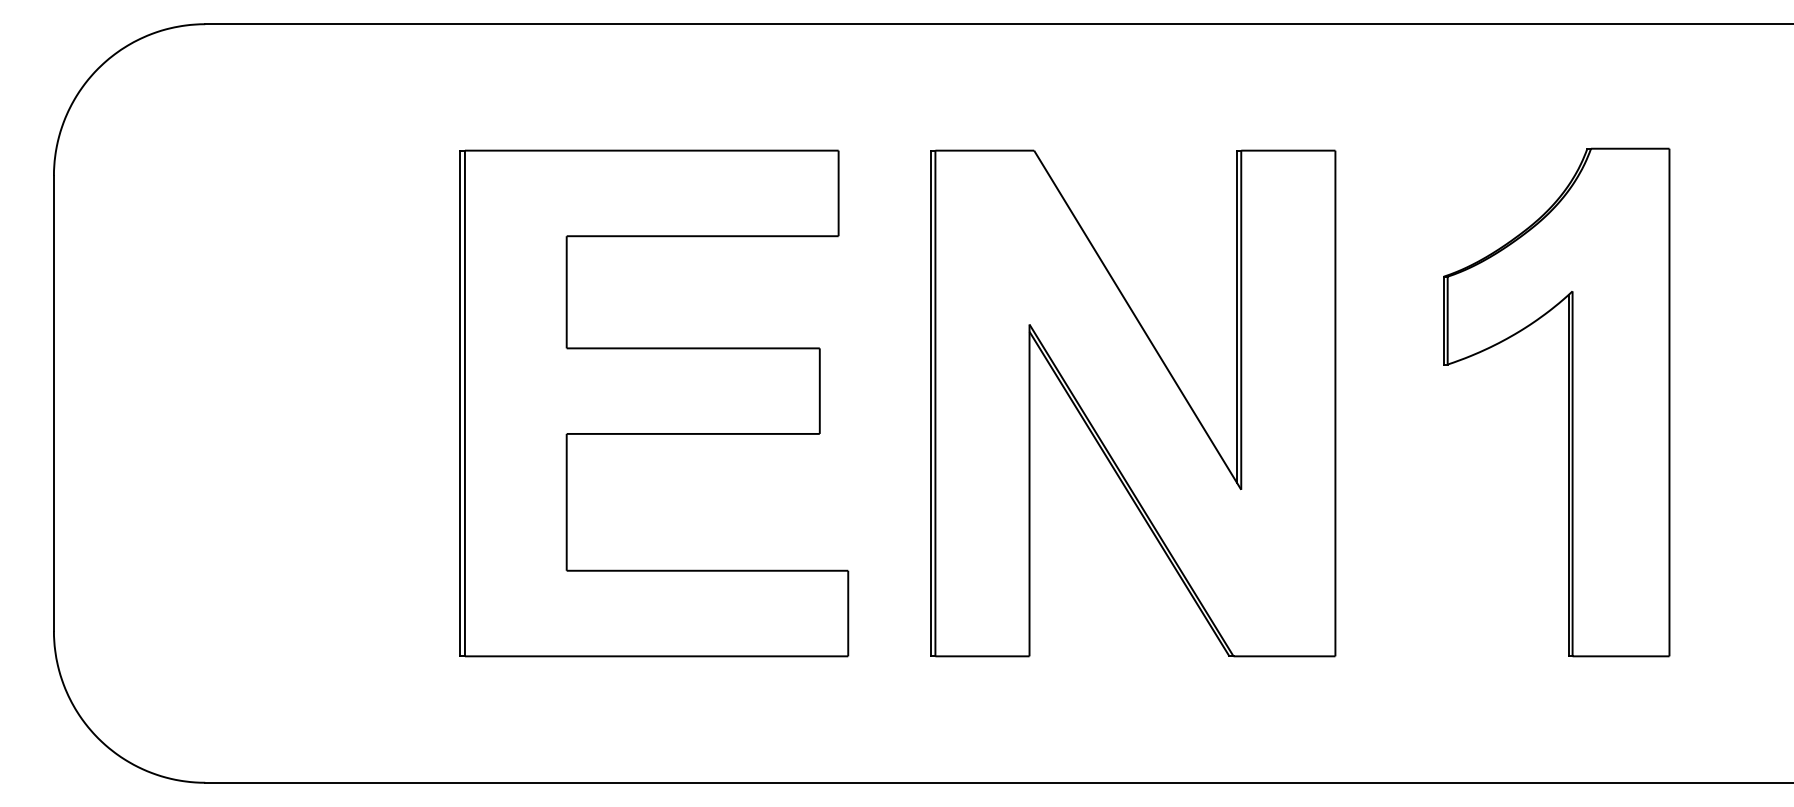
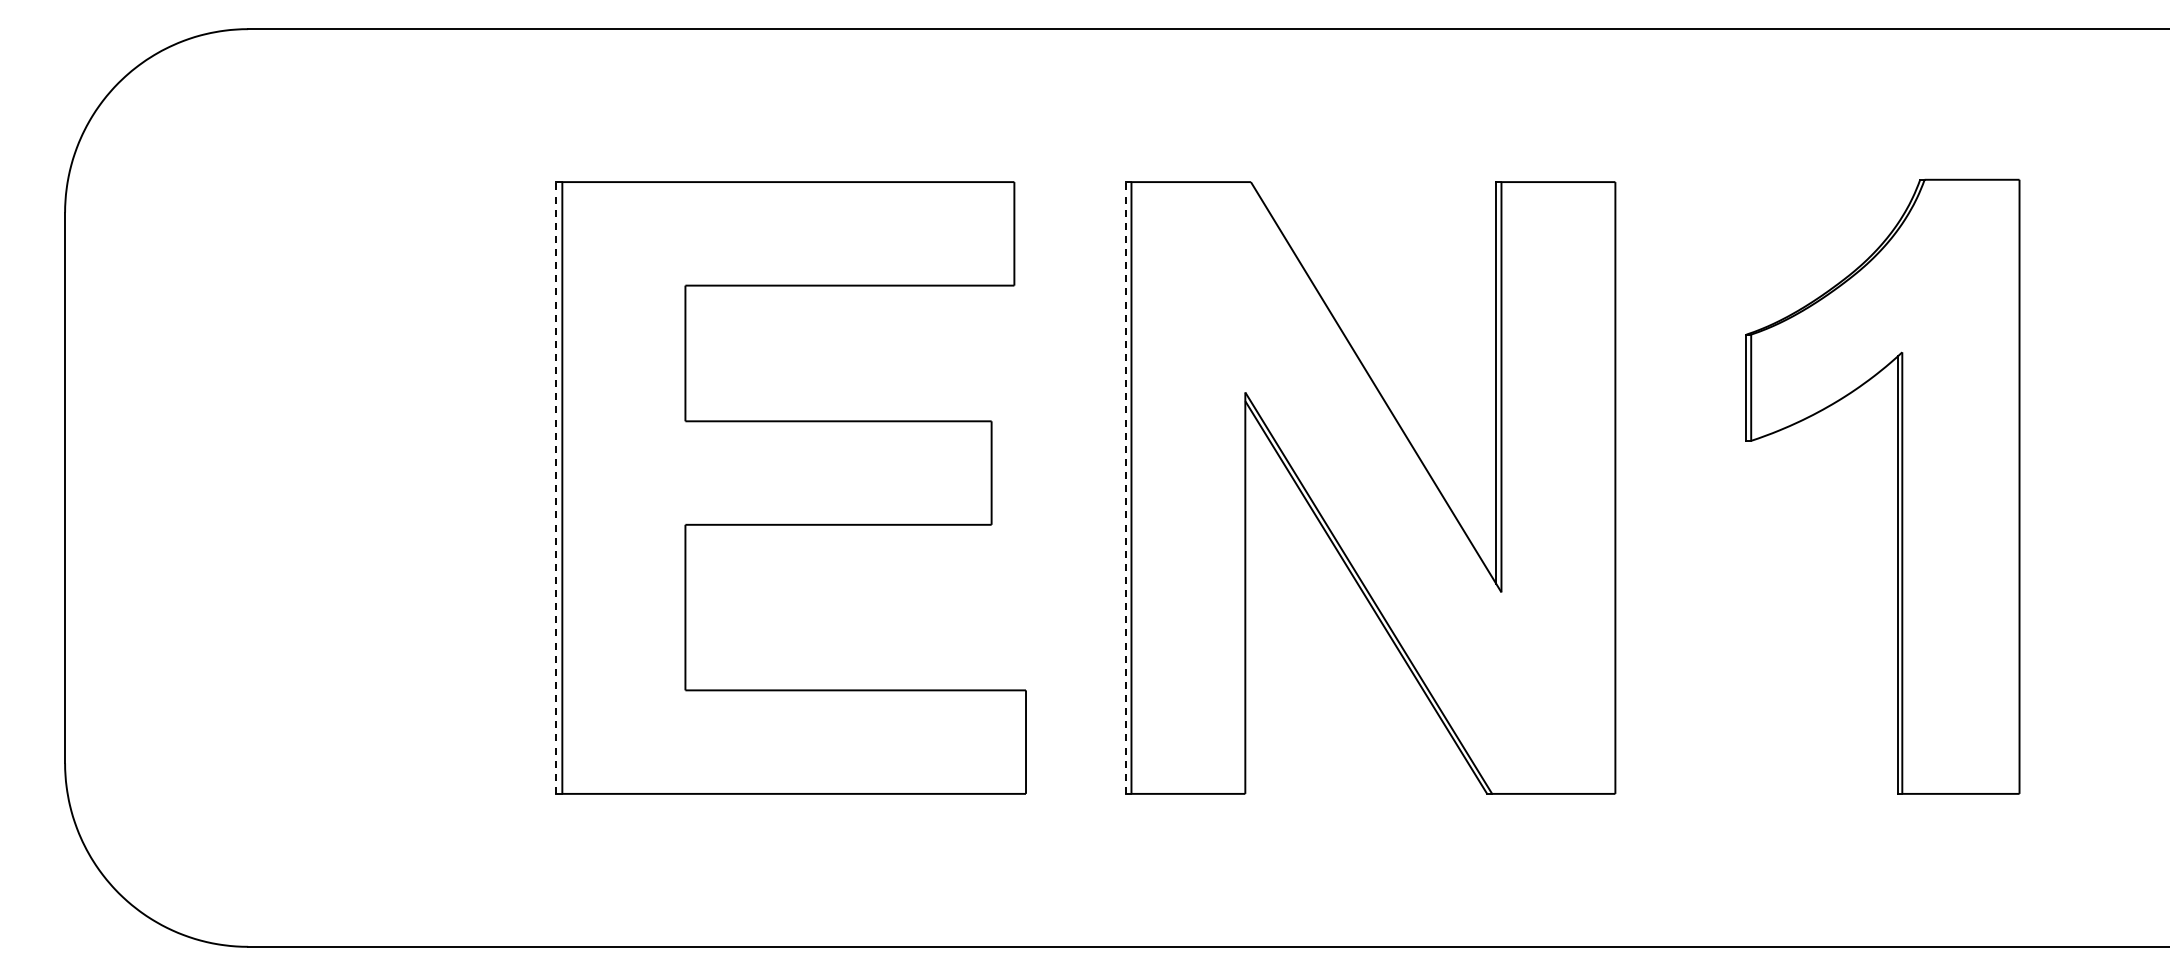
line: (459, 403) -> (555, 488), solid -> dashed
line: (930, 403) -> (1125, 488), solid -> dashed

